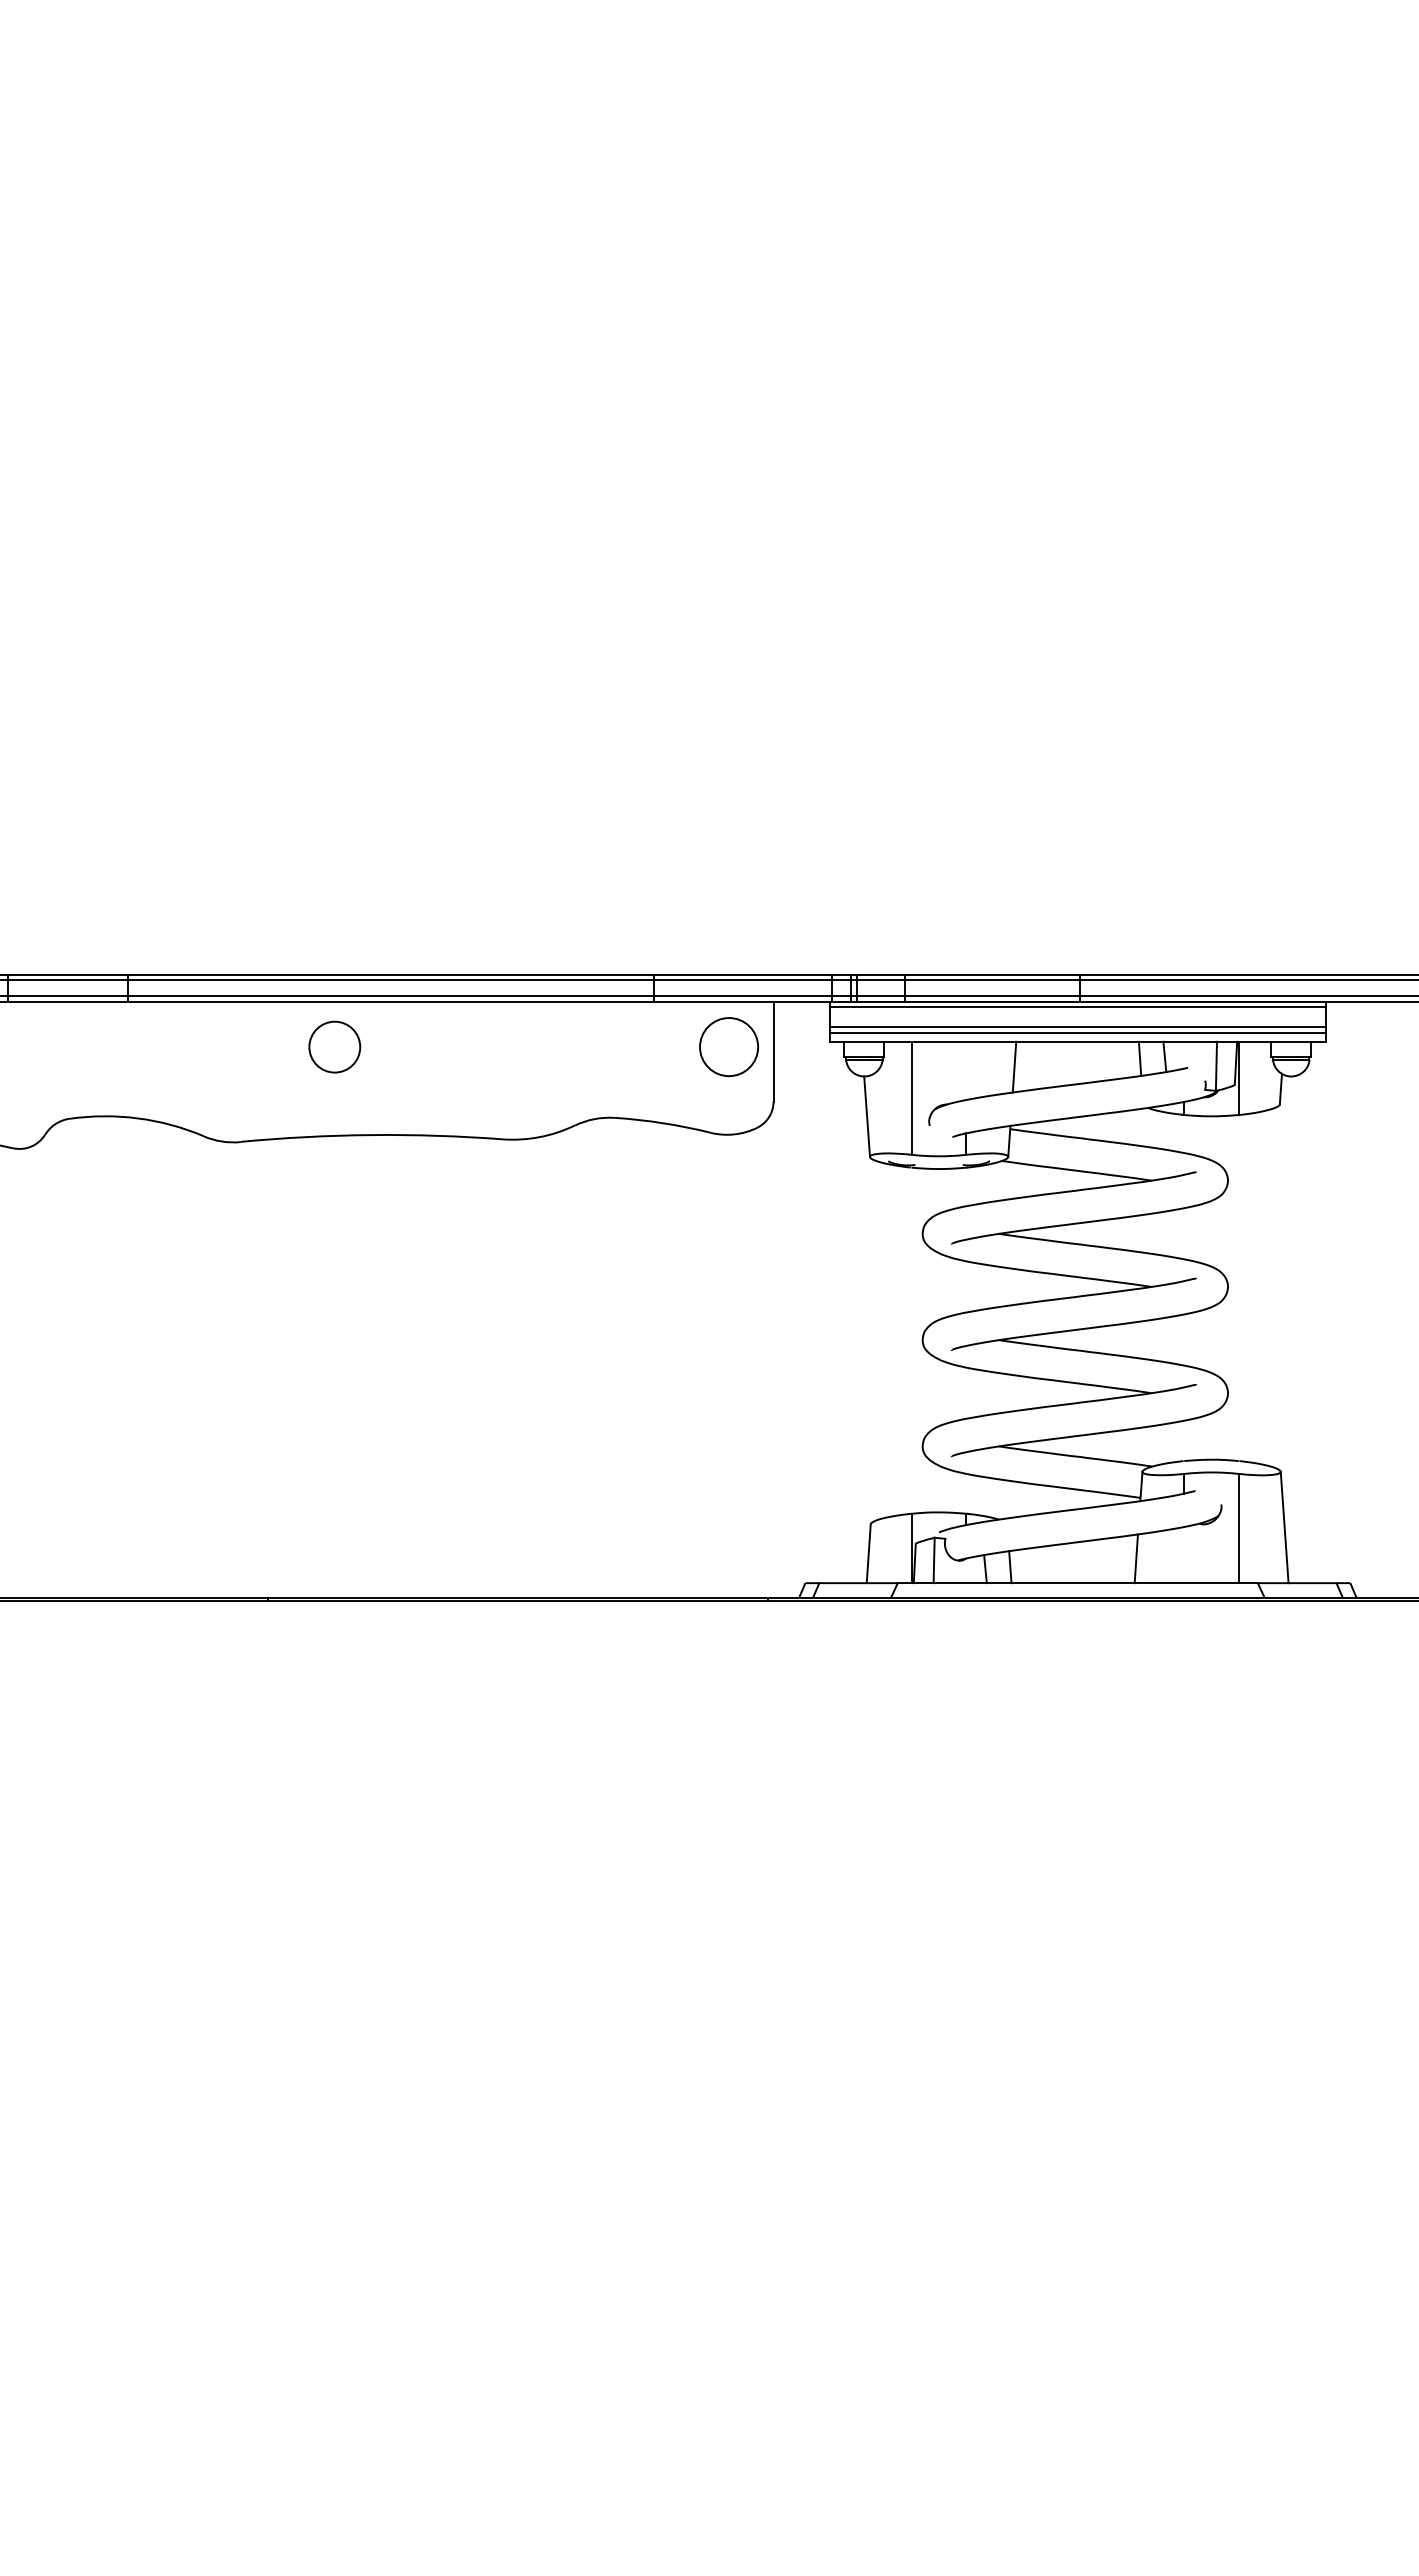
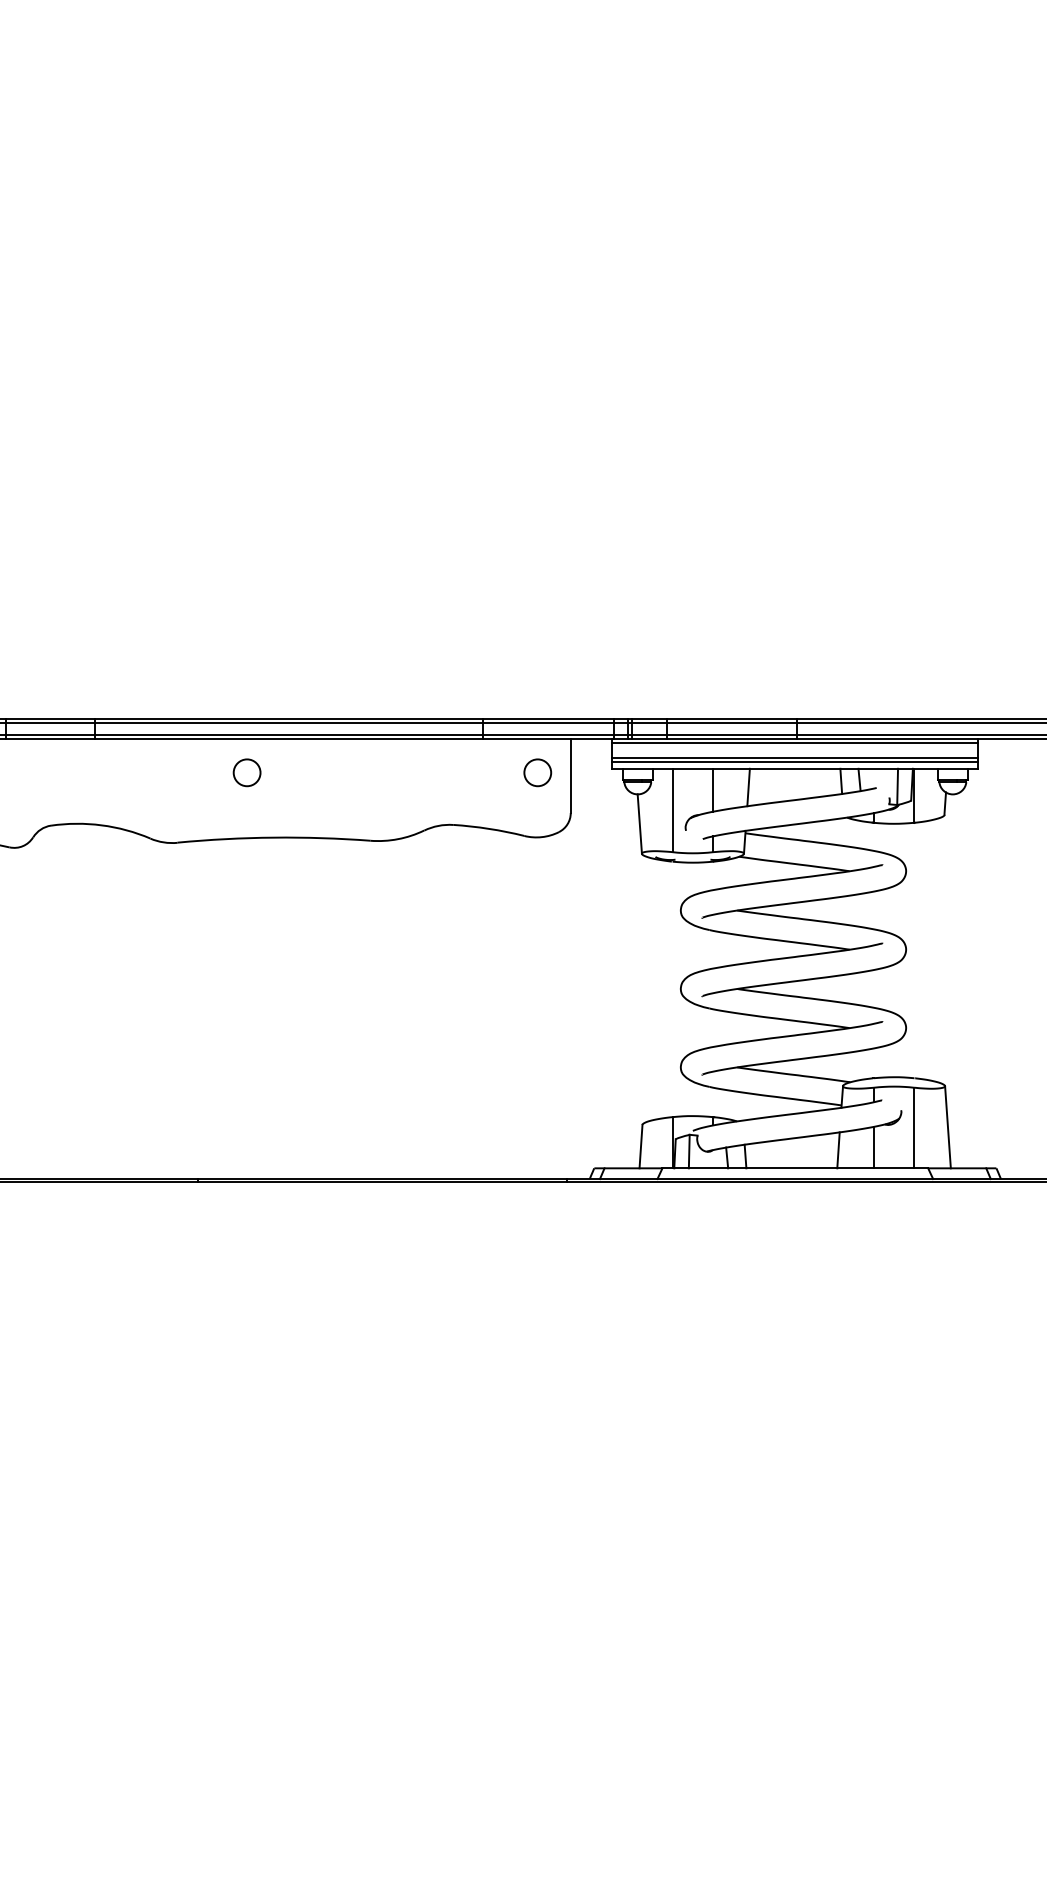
circle: (335, 1047) -> (247, 773), size x0.71
circle: (728, 1047) -> (537, 773), size x0.62
line: (966, 1070) -> (713, 789), added
line: (1184, 1555) -> (874, 1147), added

